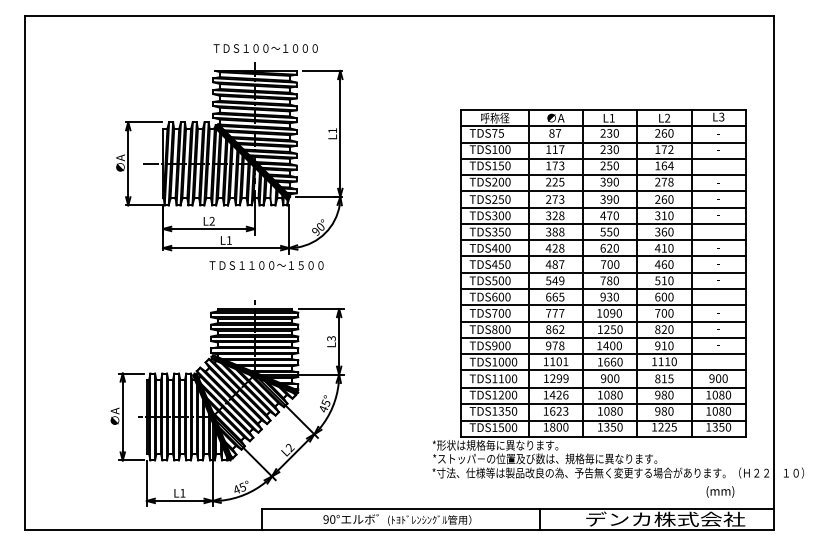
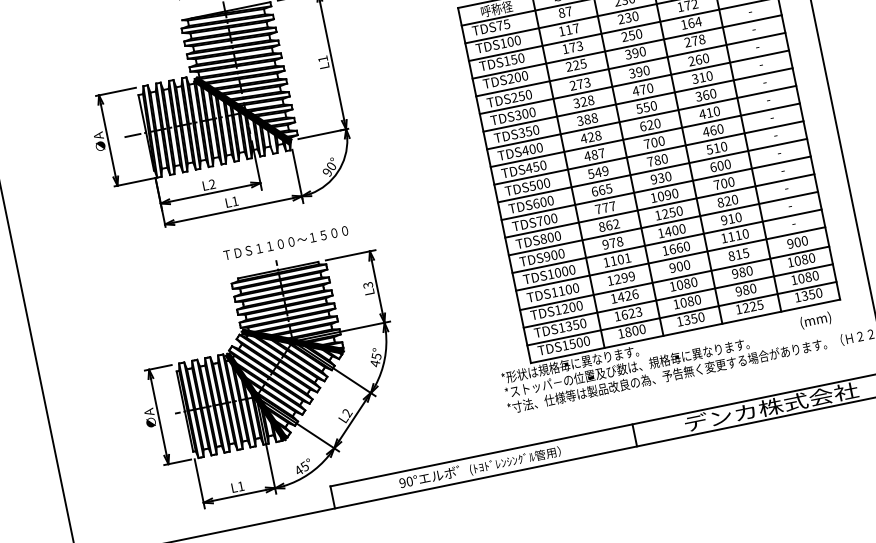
text: (266, 265) -> (285, 243), moved
text: (720, 491) -> (815, 320), moved

